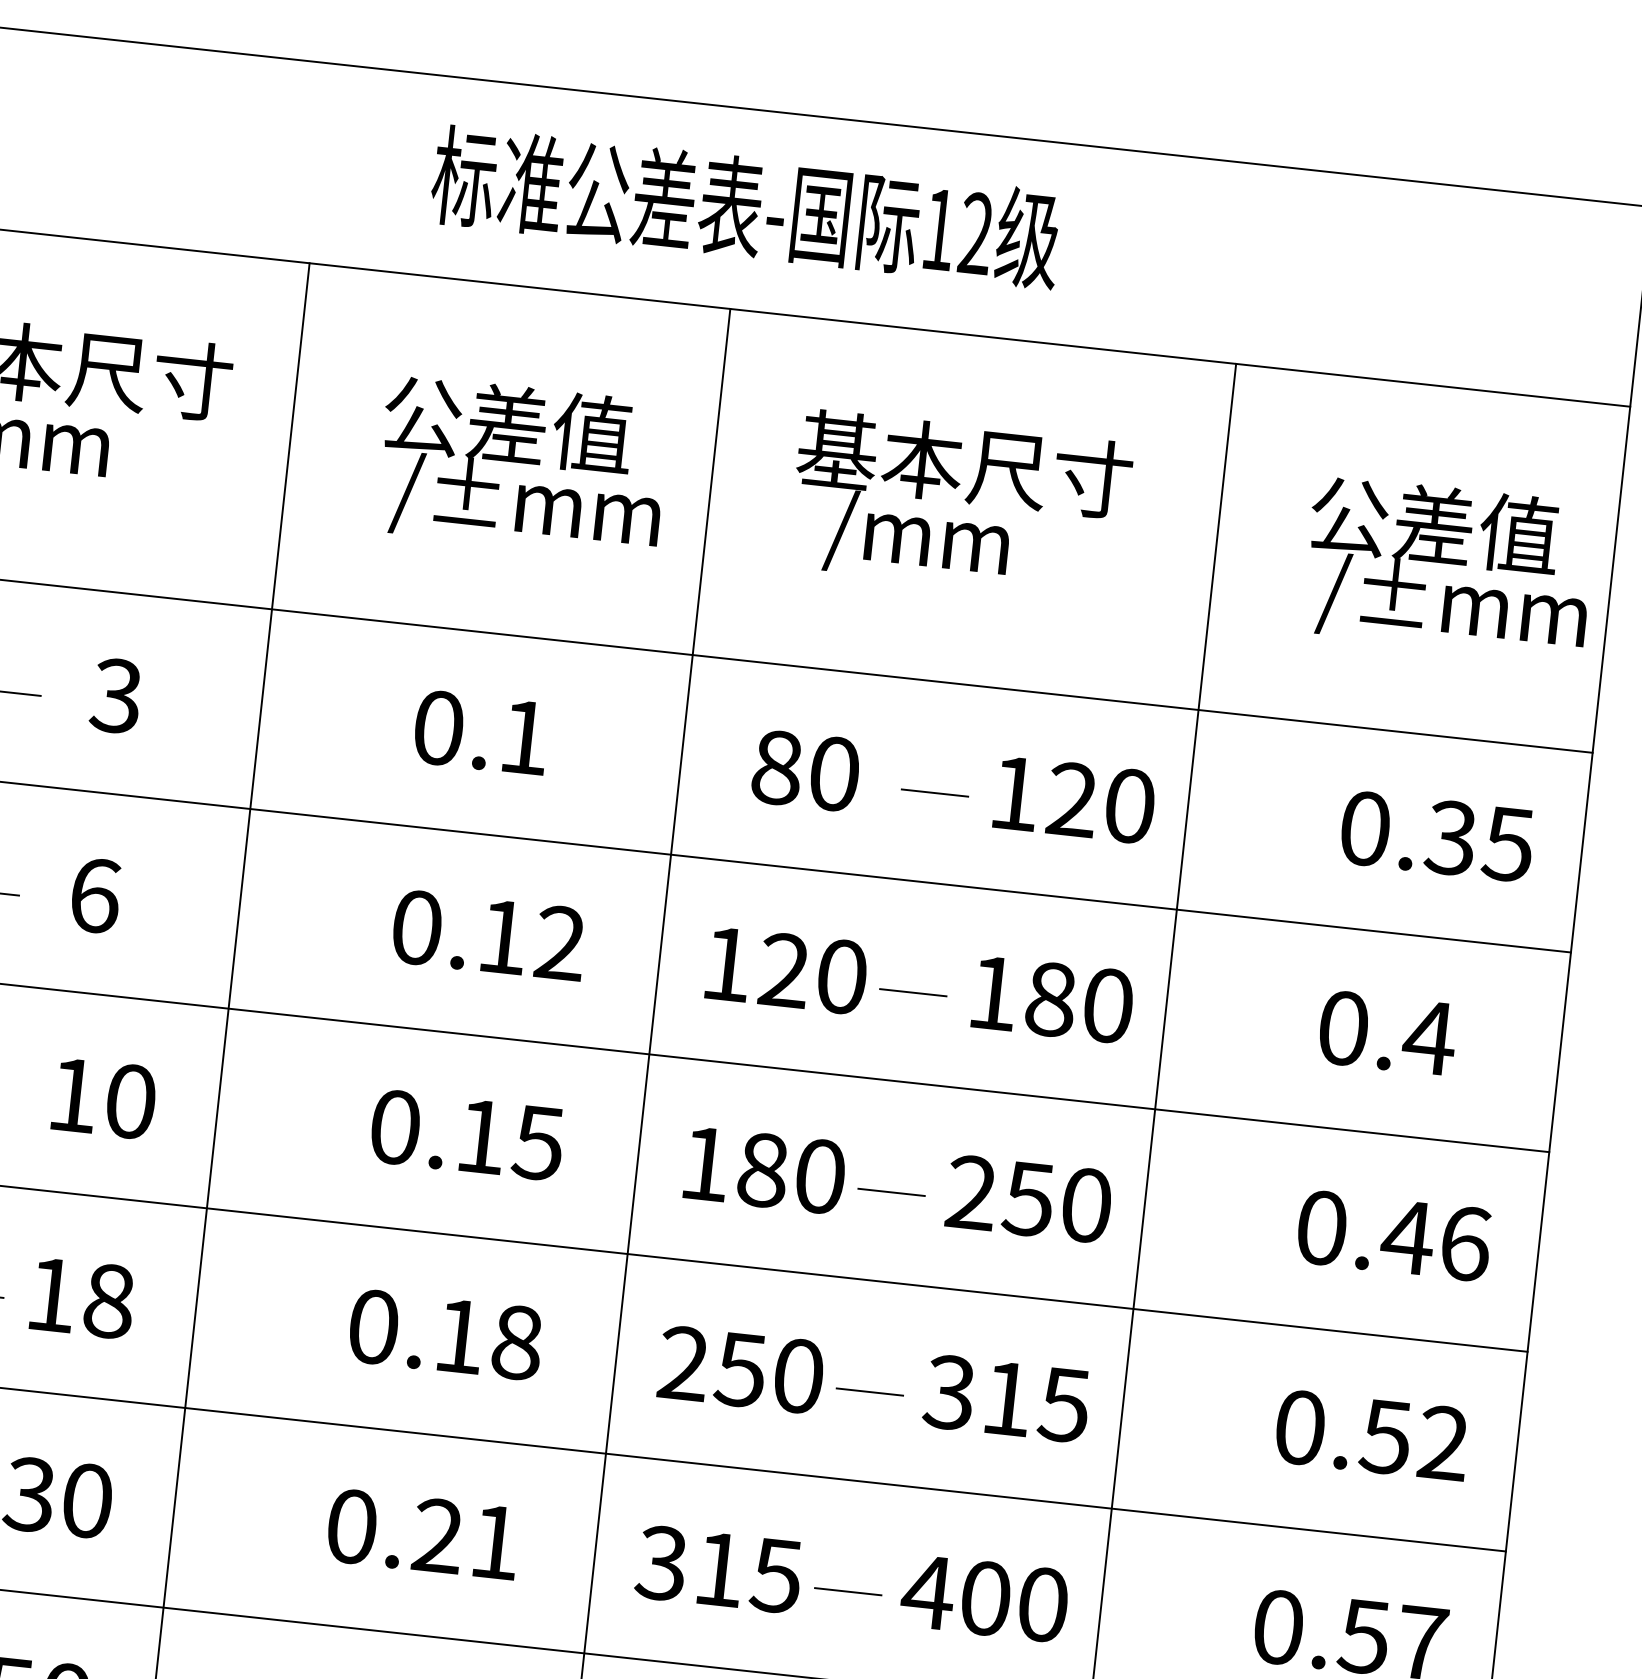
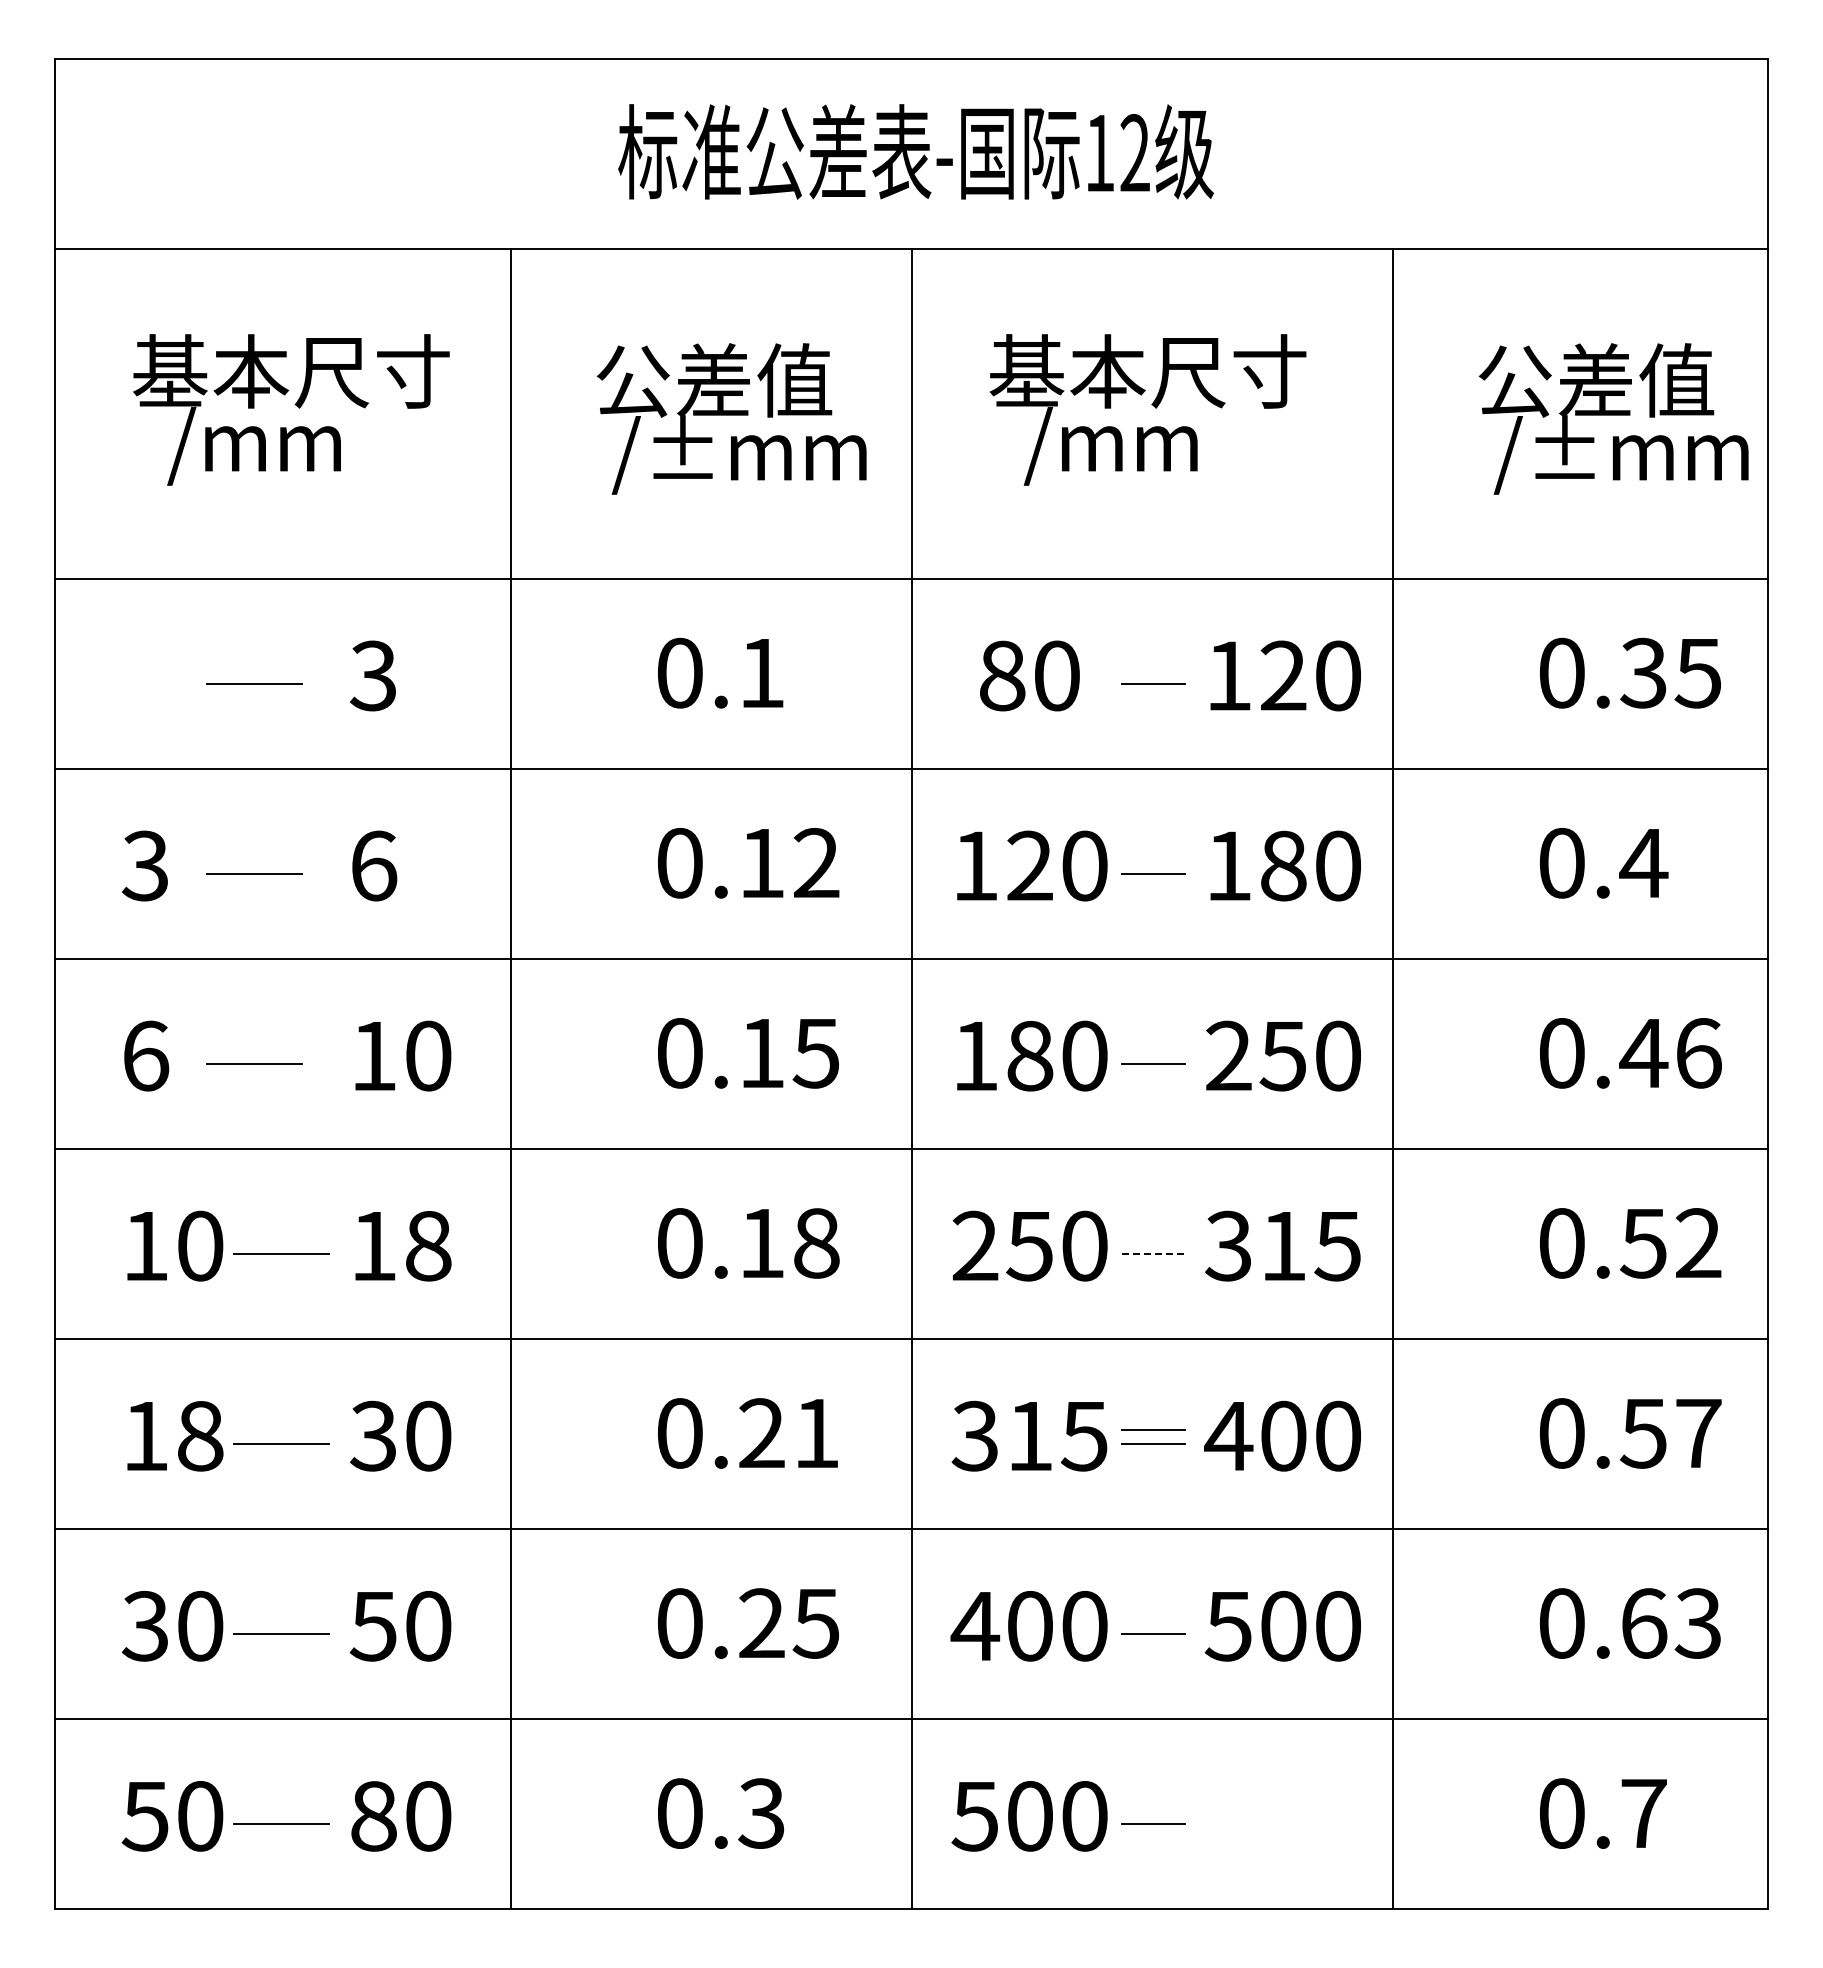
line: (869, 1391) -> (1153, 1253), solid -> dashed
line: (849, 1576) -> (1153, 1429), added

